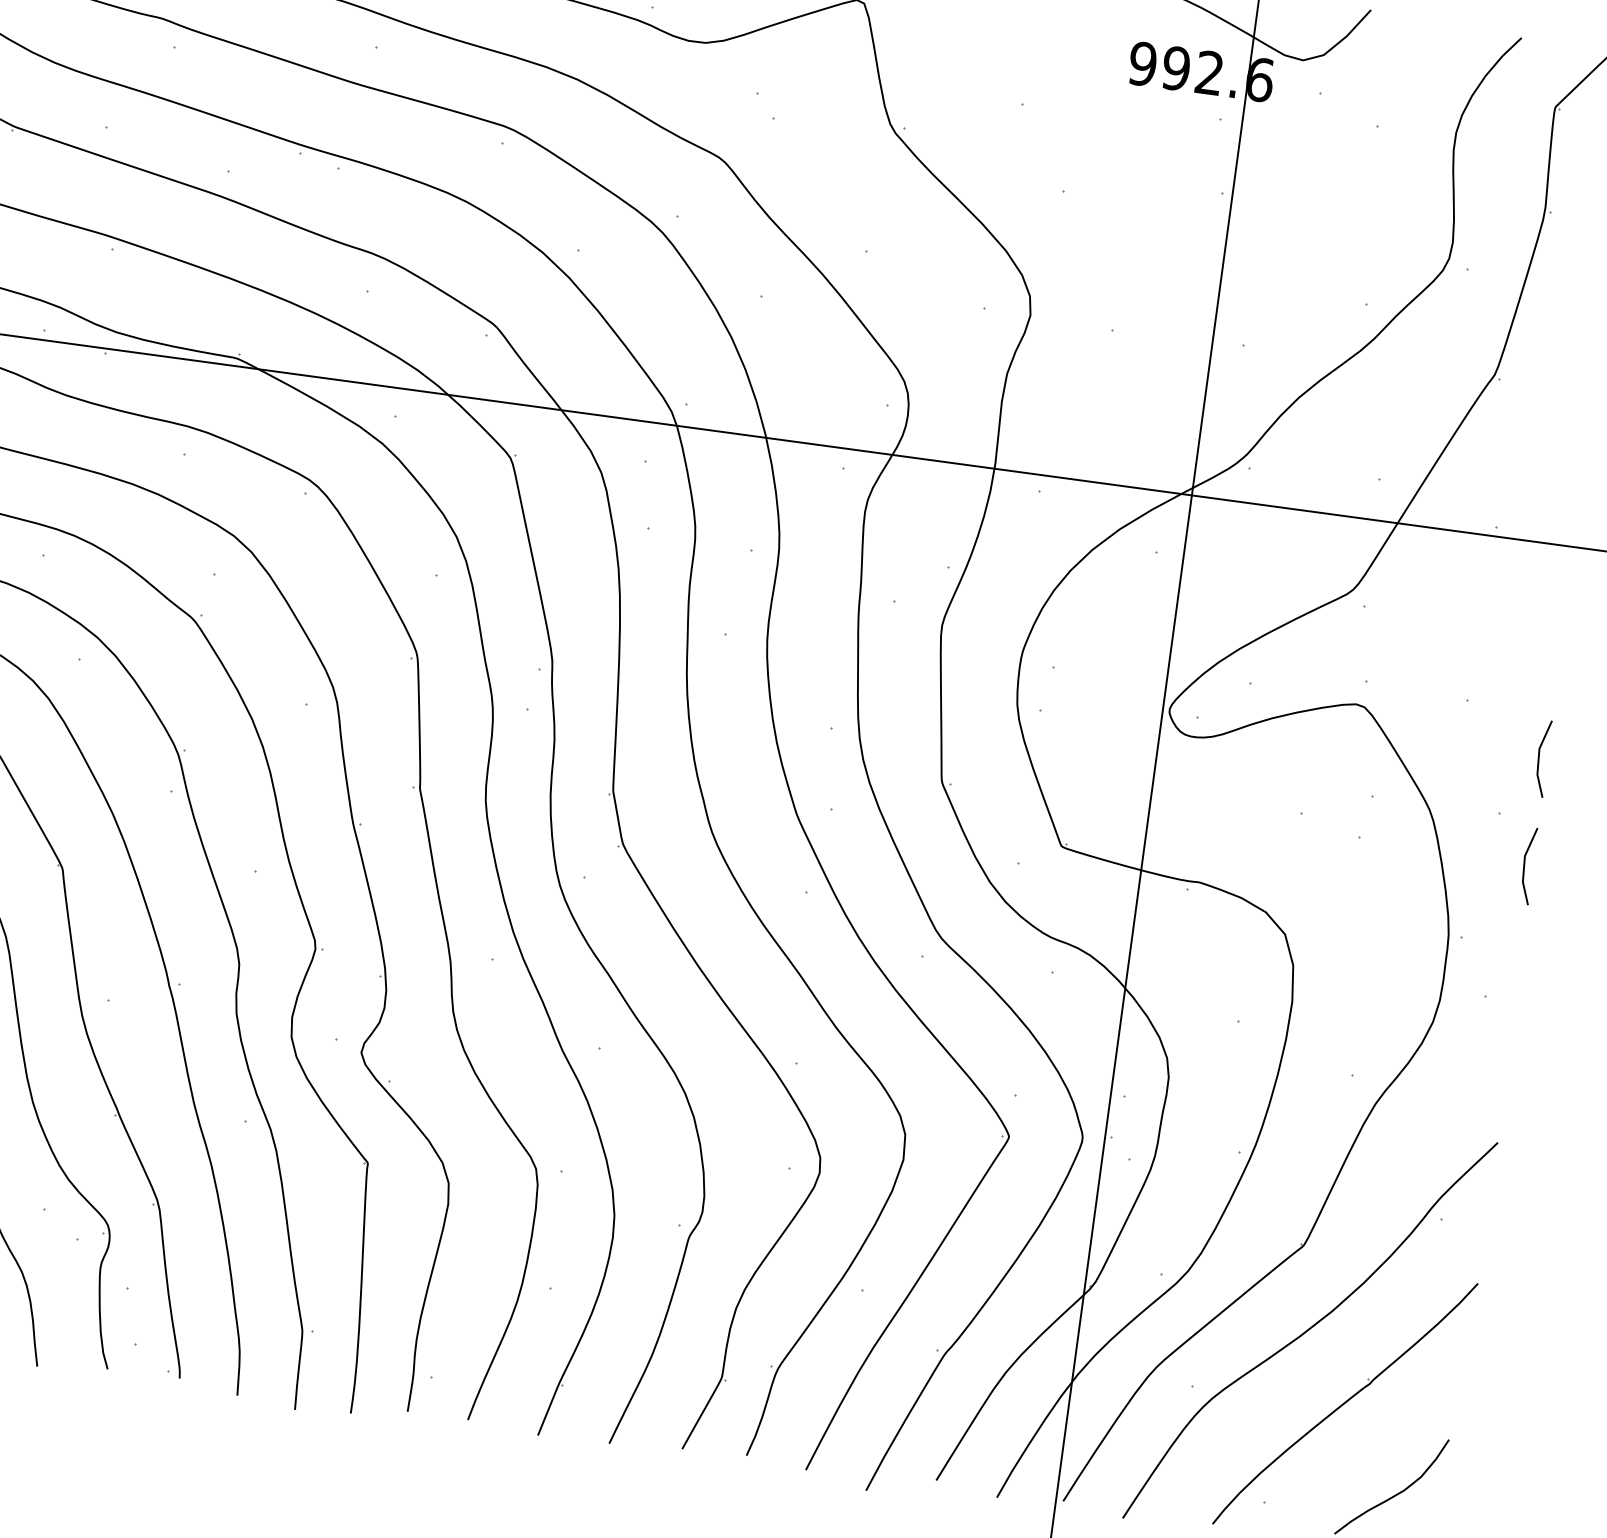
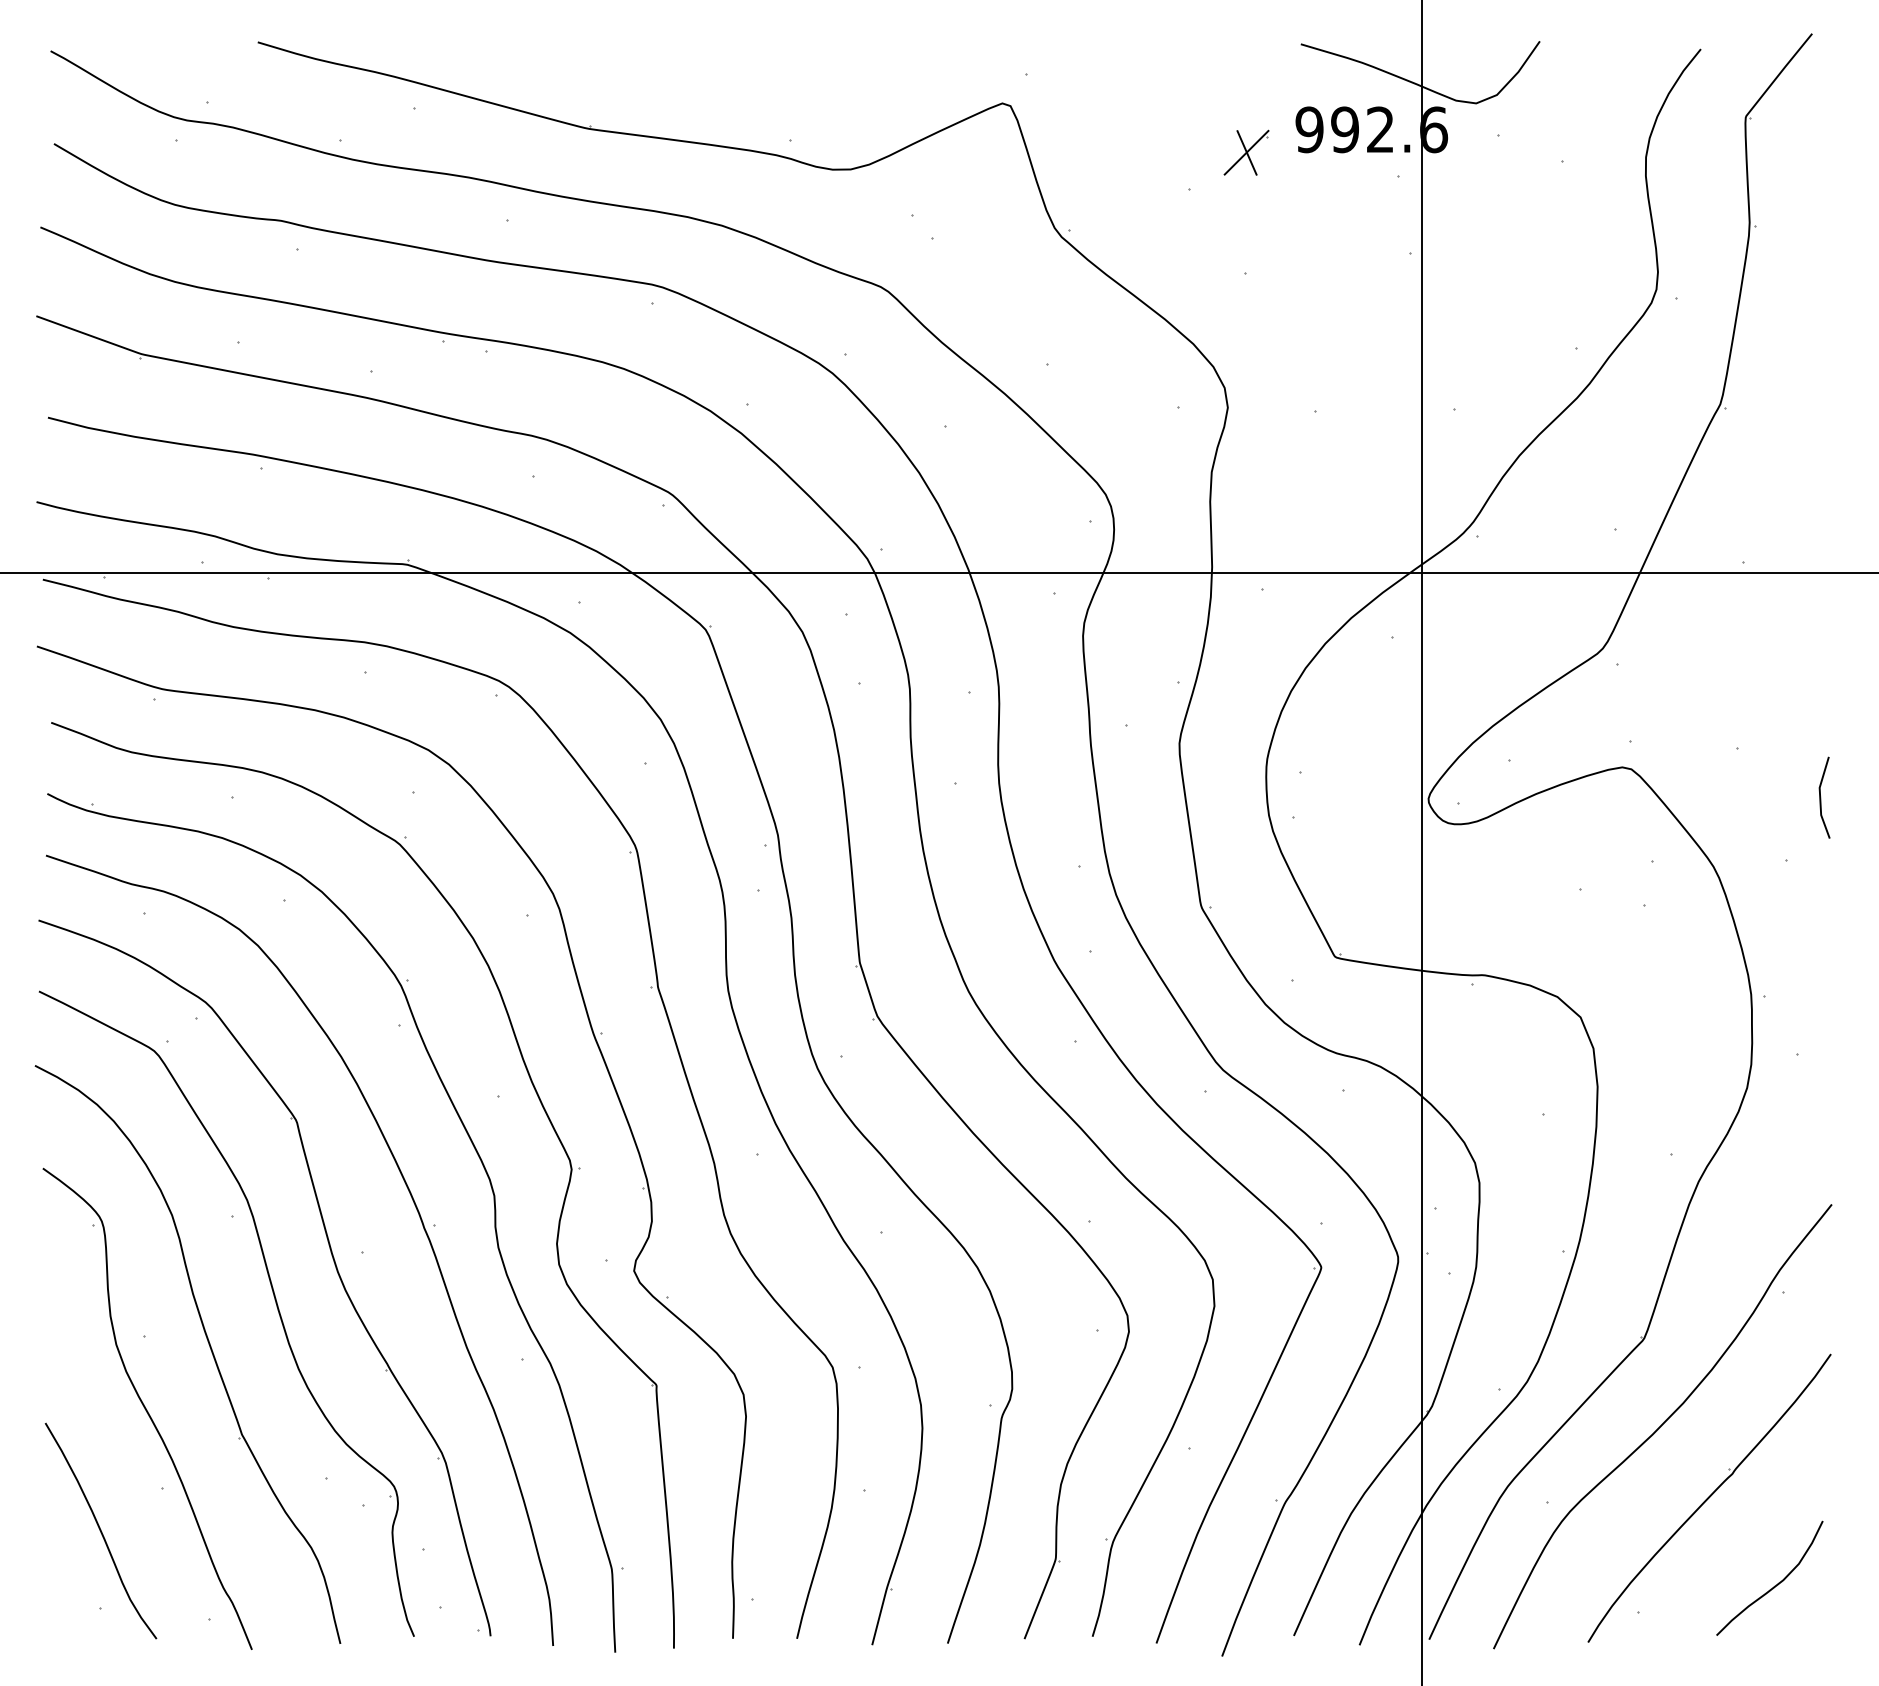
part: (1080, 77) -> (1246, 152), added
line: (1525, 865) -> (1821, 911), removed

